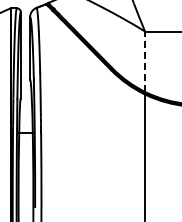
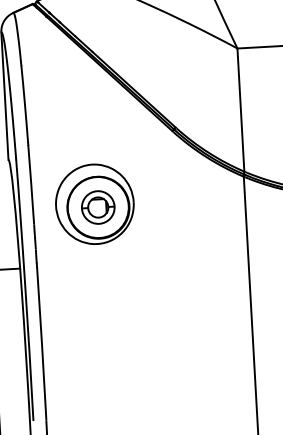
line: (145, 61) -> (241, 109), dashed -> solid
part: (70, 103) -> (93, 203), added

